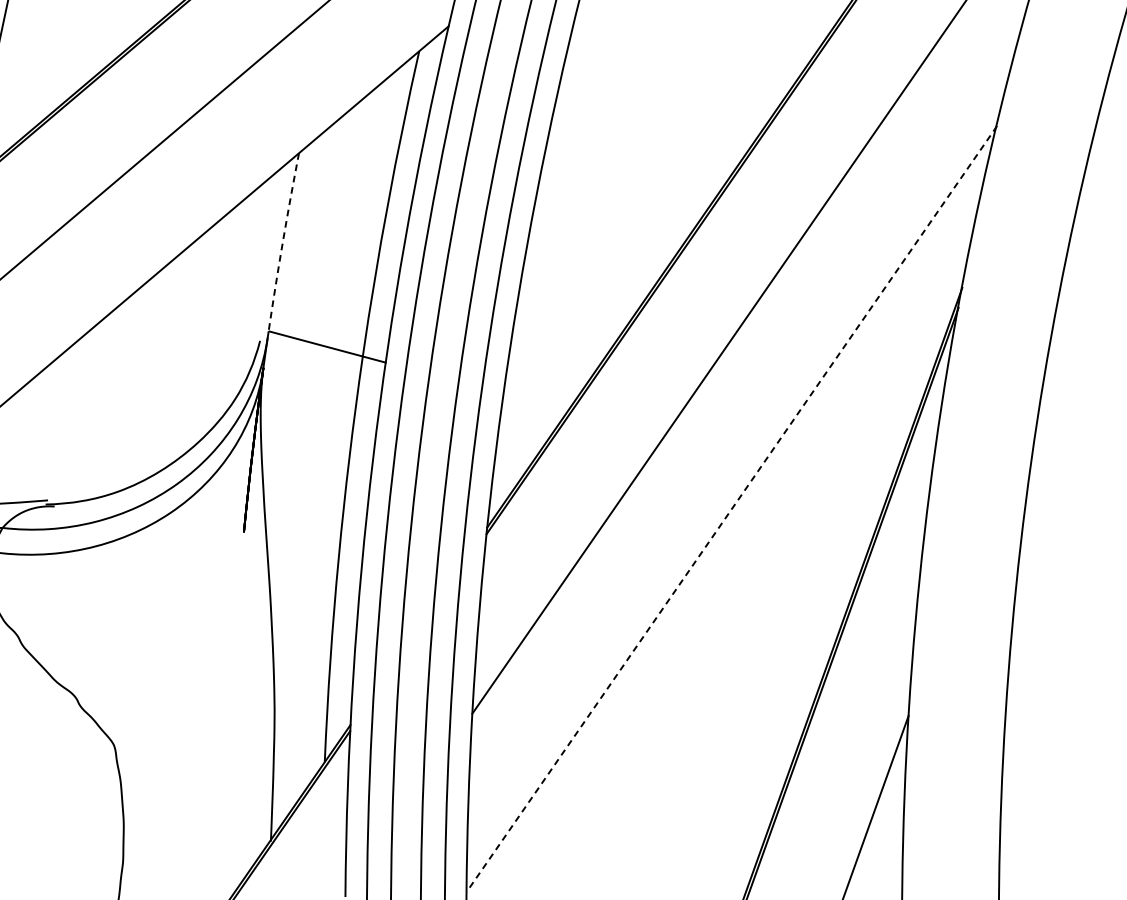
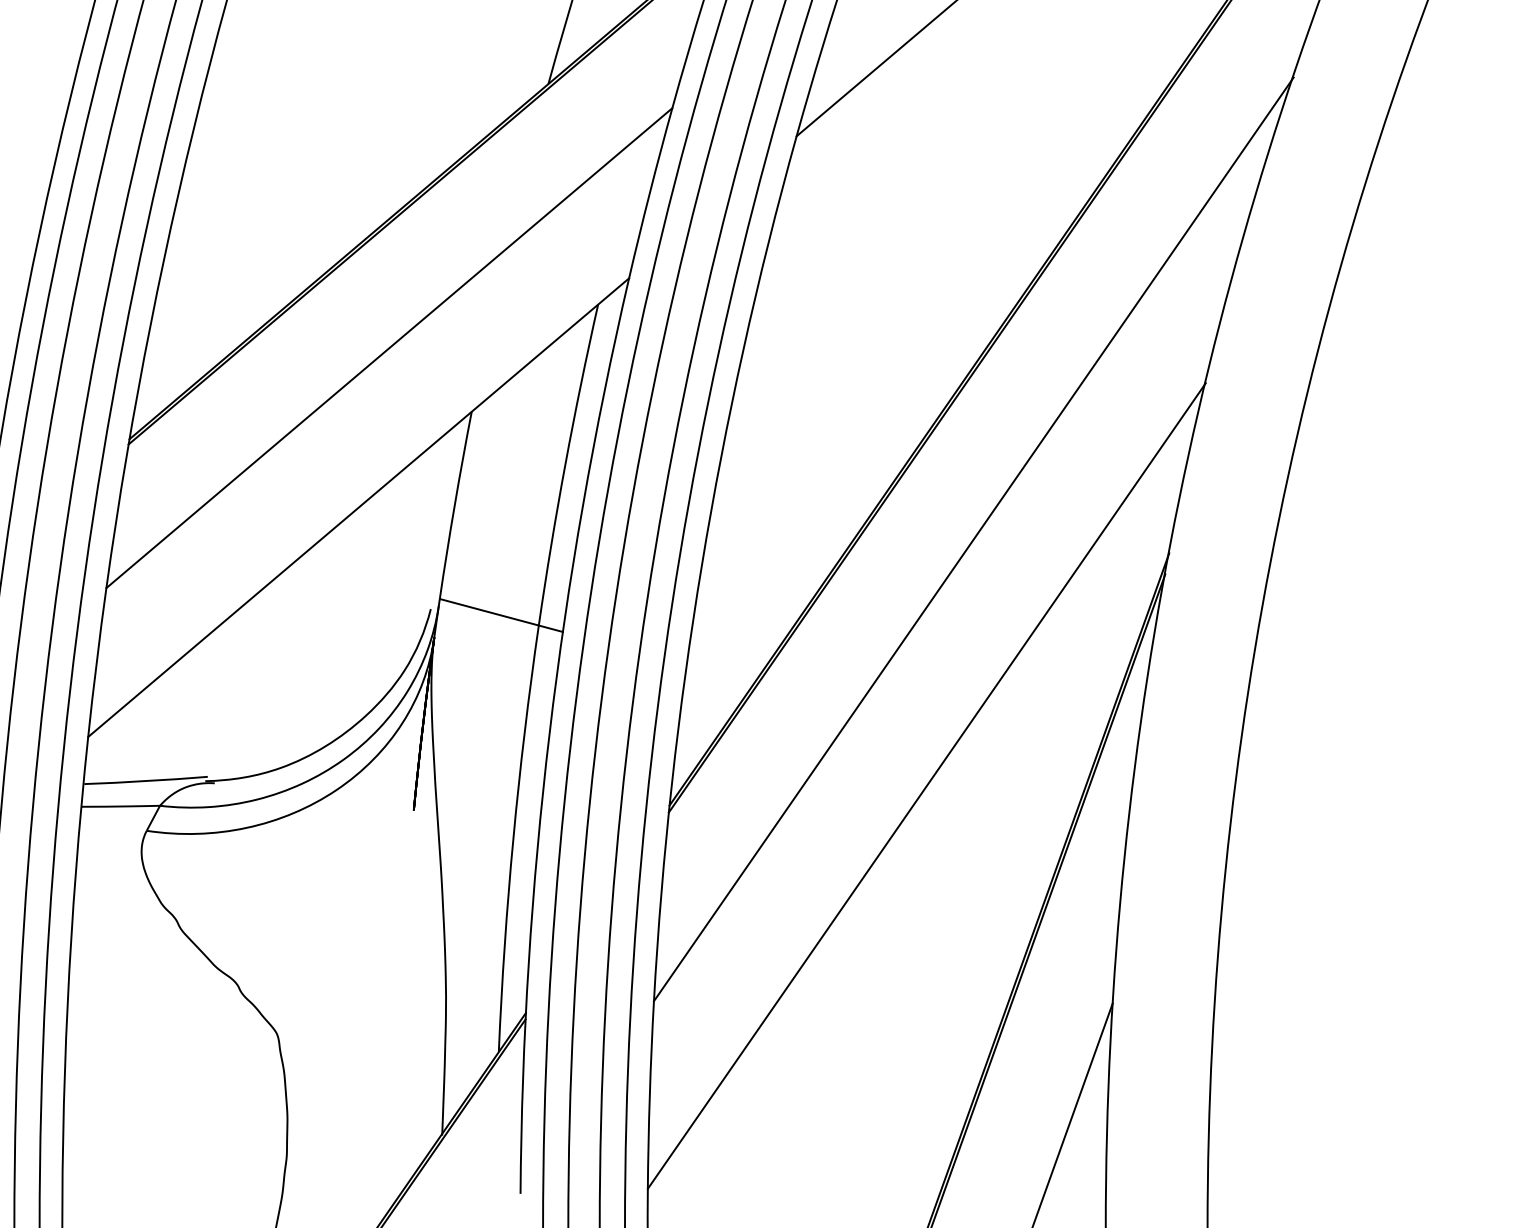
arc: (282, 242) -> (454, 505), dashed -> solid
line: (731, 509) -> (926, 786), dashed -> solid

